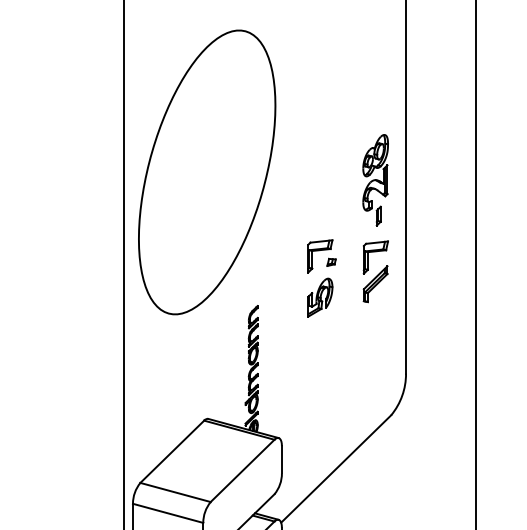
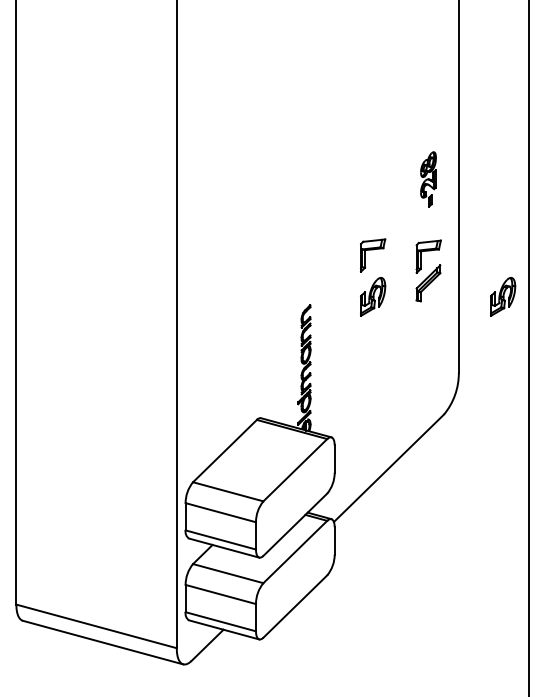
part: (206, 172) -> (259, 171), removed
part: (375, 180) -> (428, 179), size x0.6
part: (331, 262) -> (384, 261), removed
part: (450, 297) -> (503, 296), added

